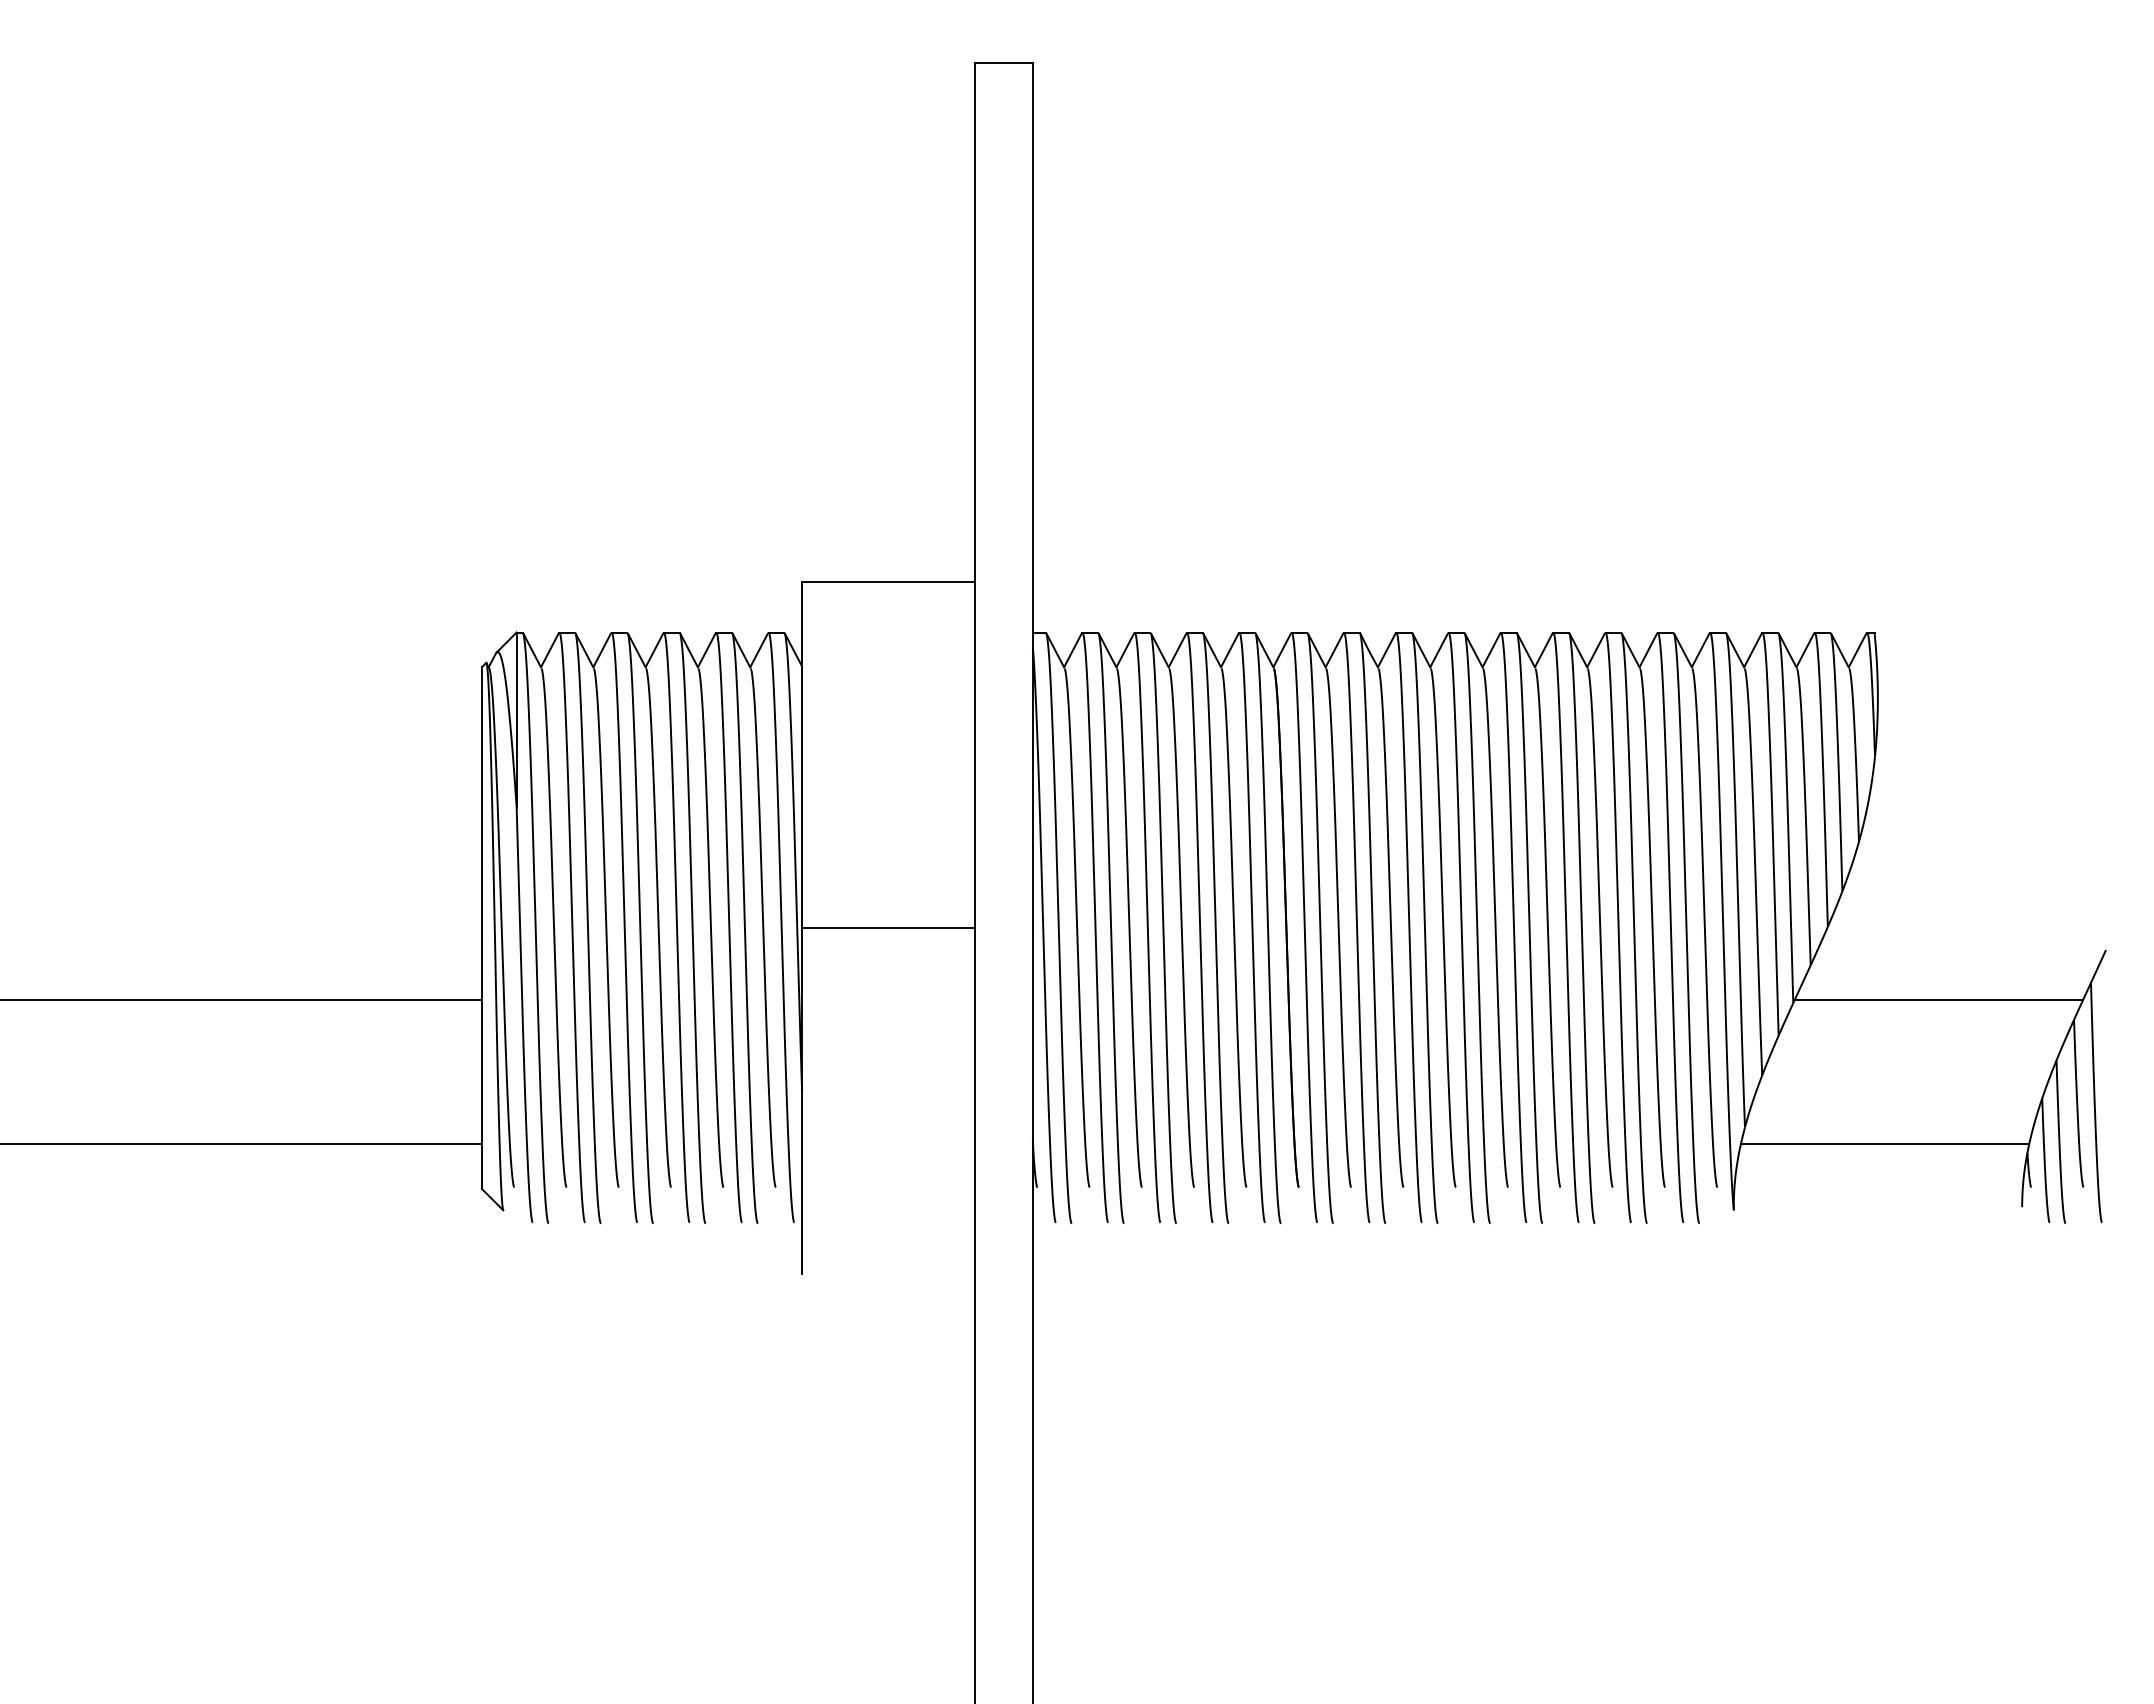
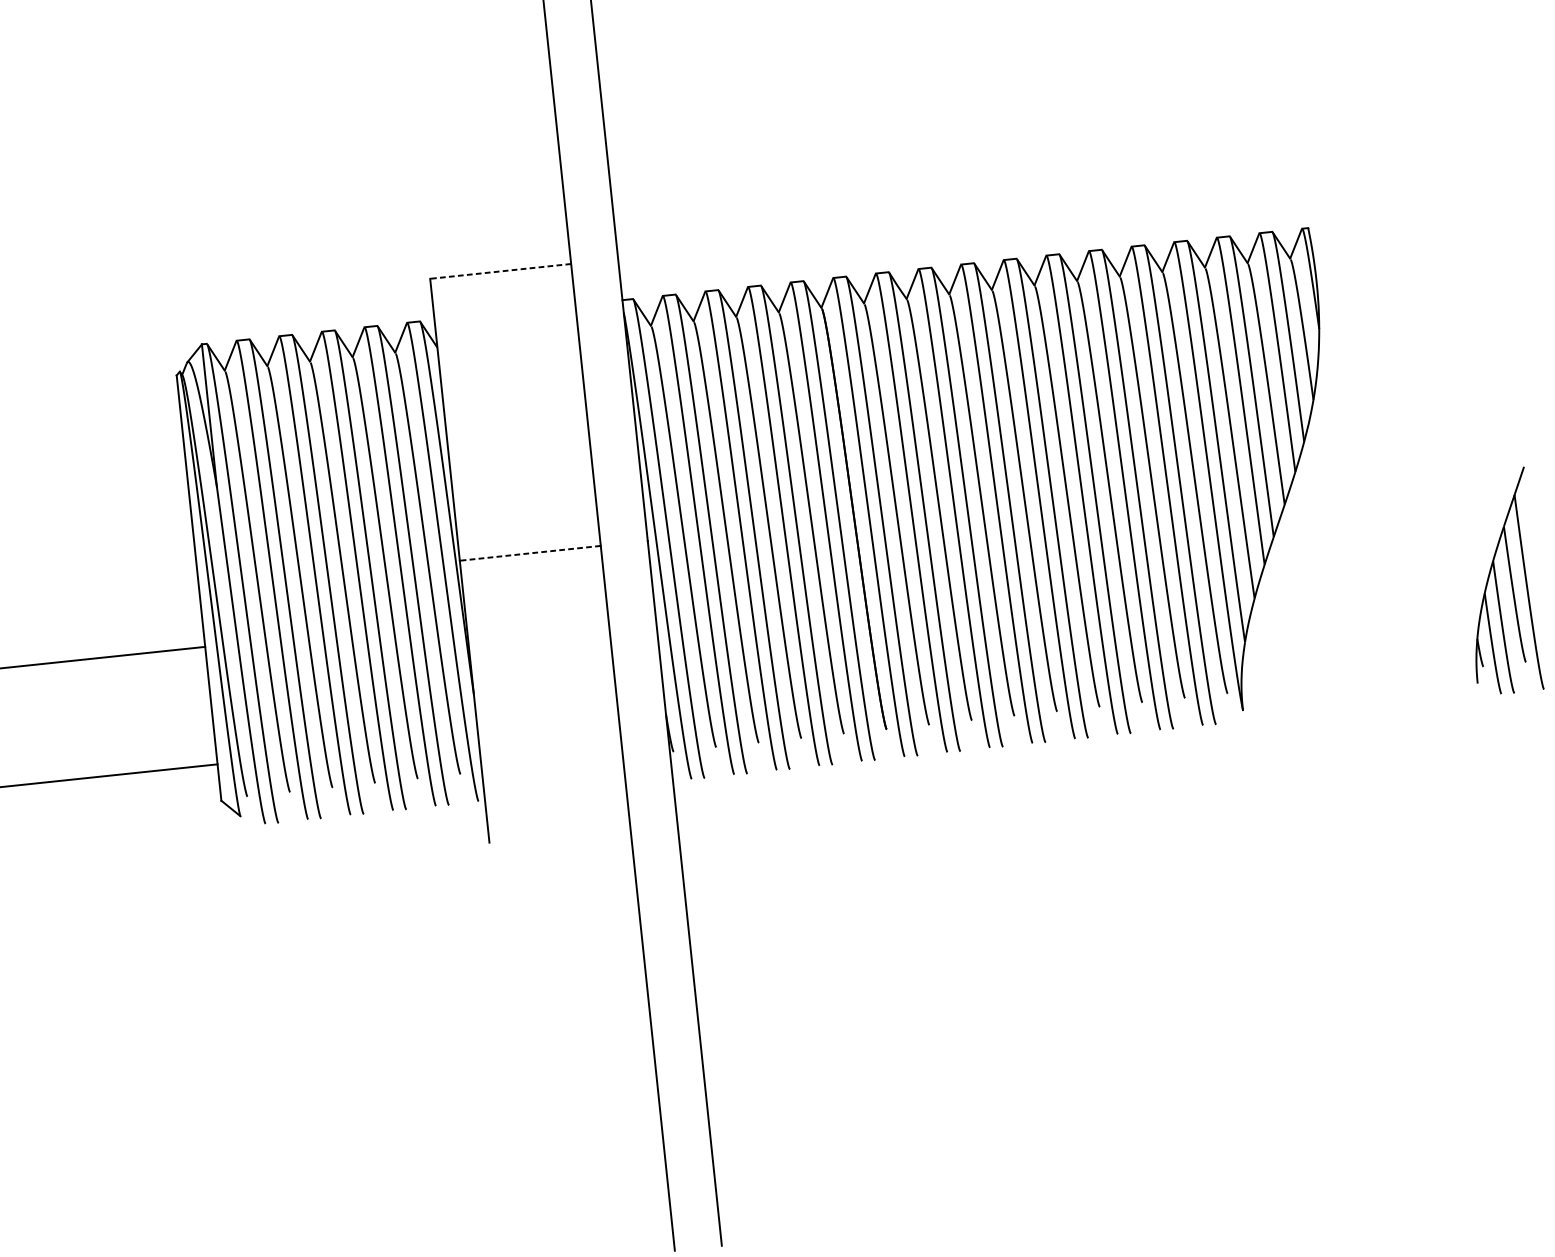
line: (888, 582) -> (500, 271), solid -> dashed
line: (888, 928) -> (530, 553), solid -> dashed
line: (1938, 1000) -> (1391, 522), removed
line: (1884, 1144) -> (1360, 644), removed

